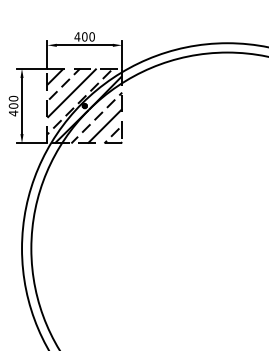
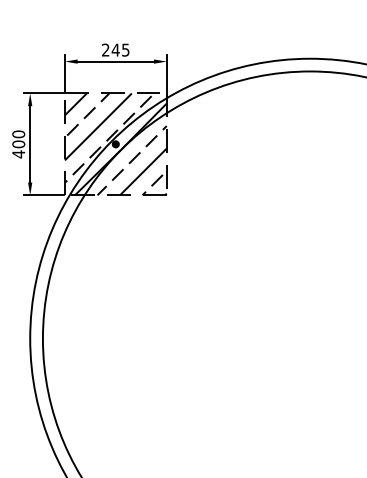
text: (84, 36) -> (115, 49), 400 -> 245

